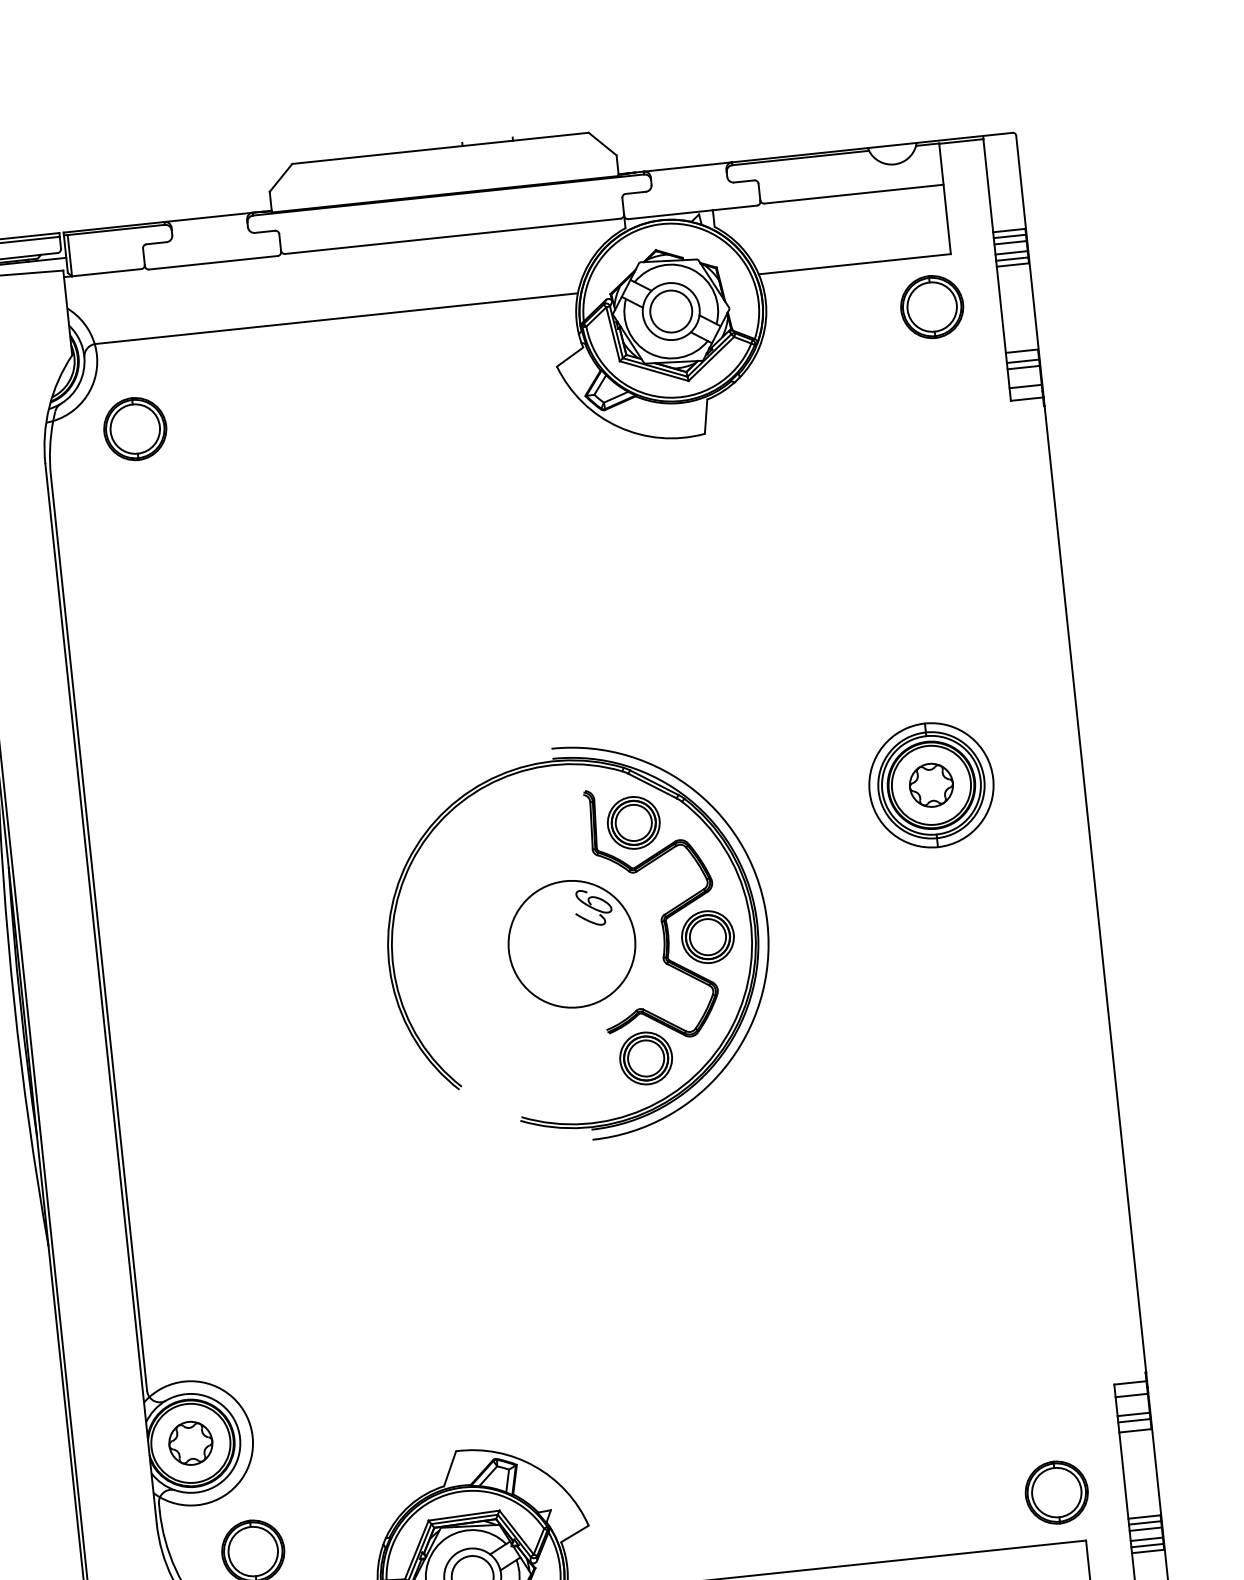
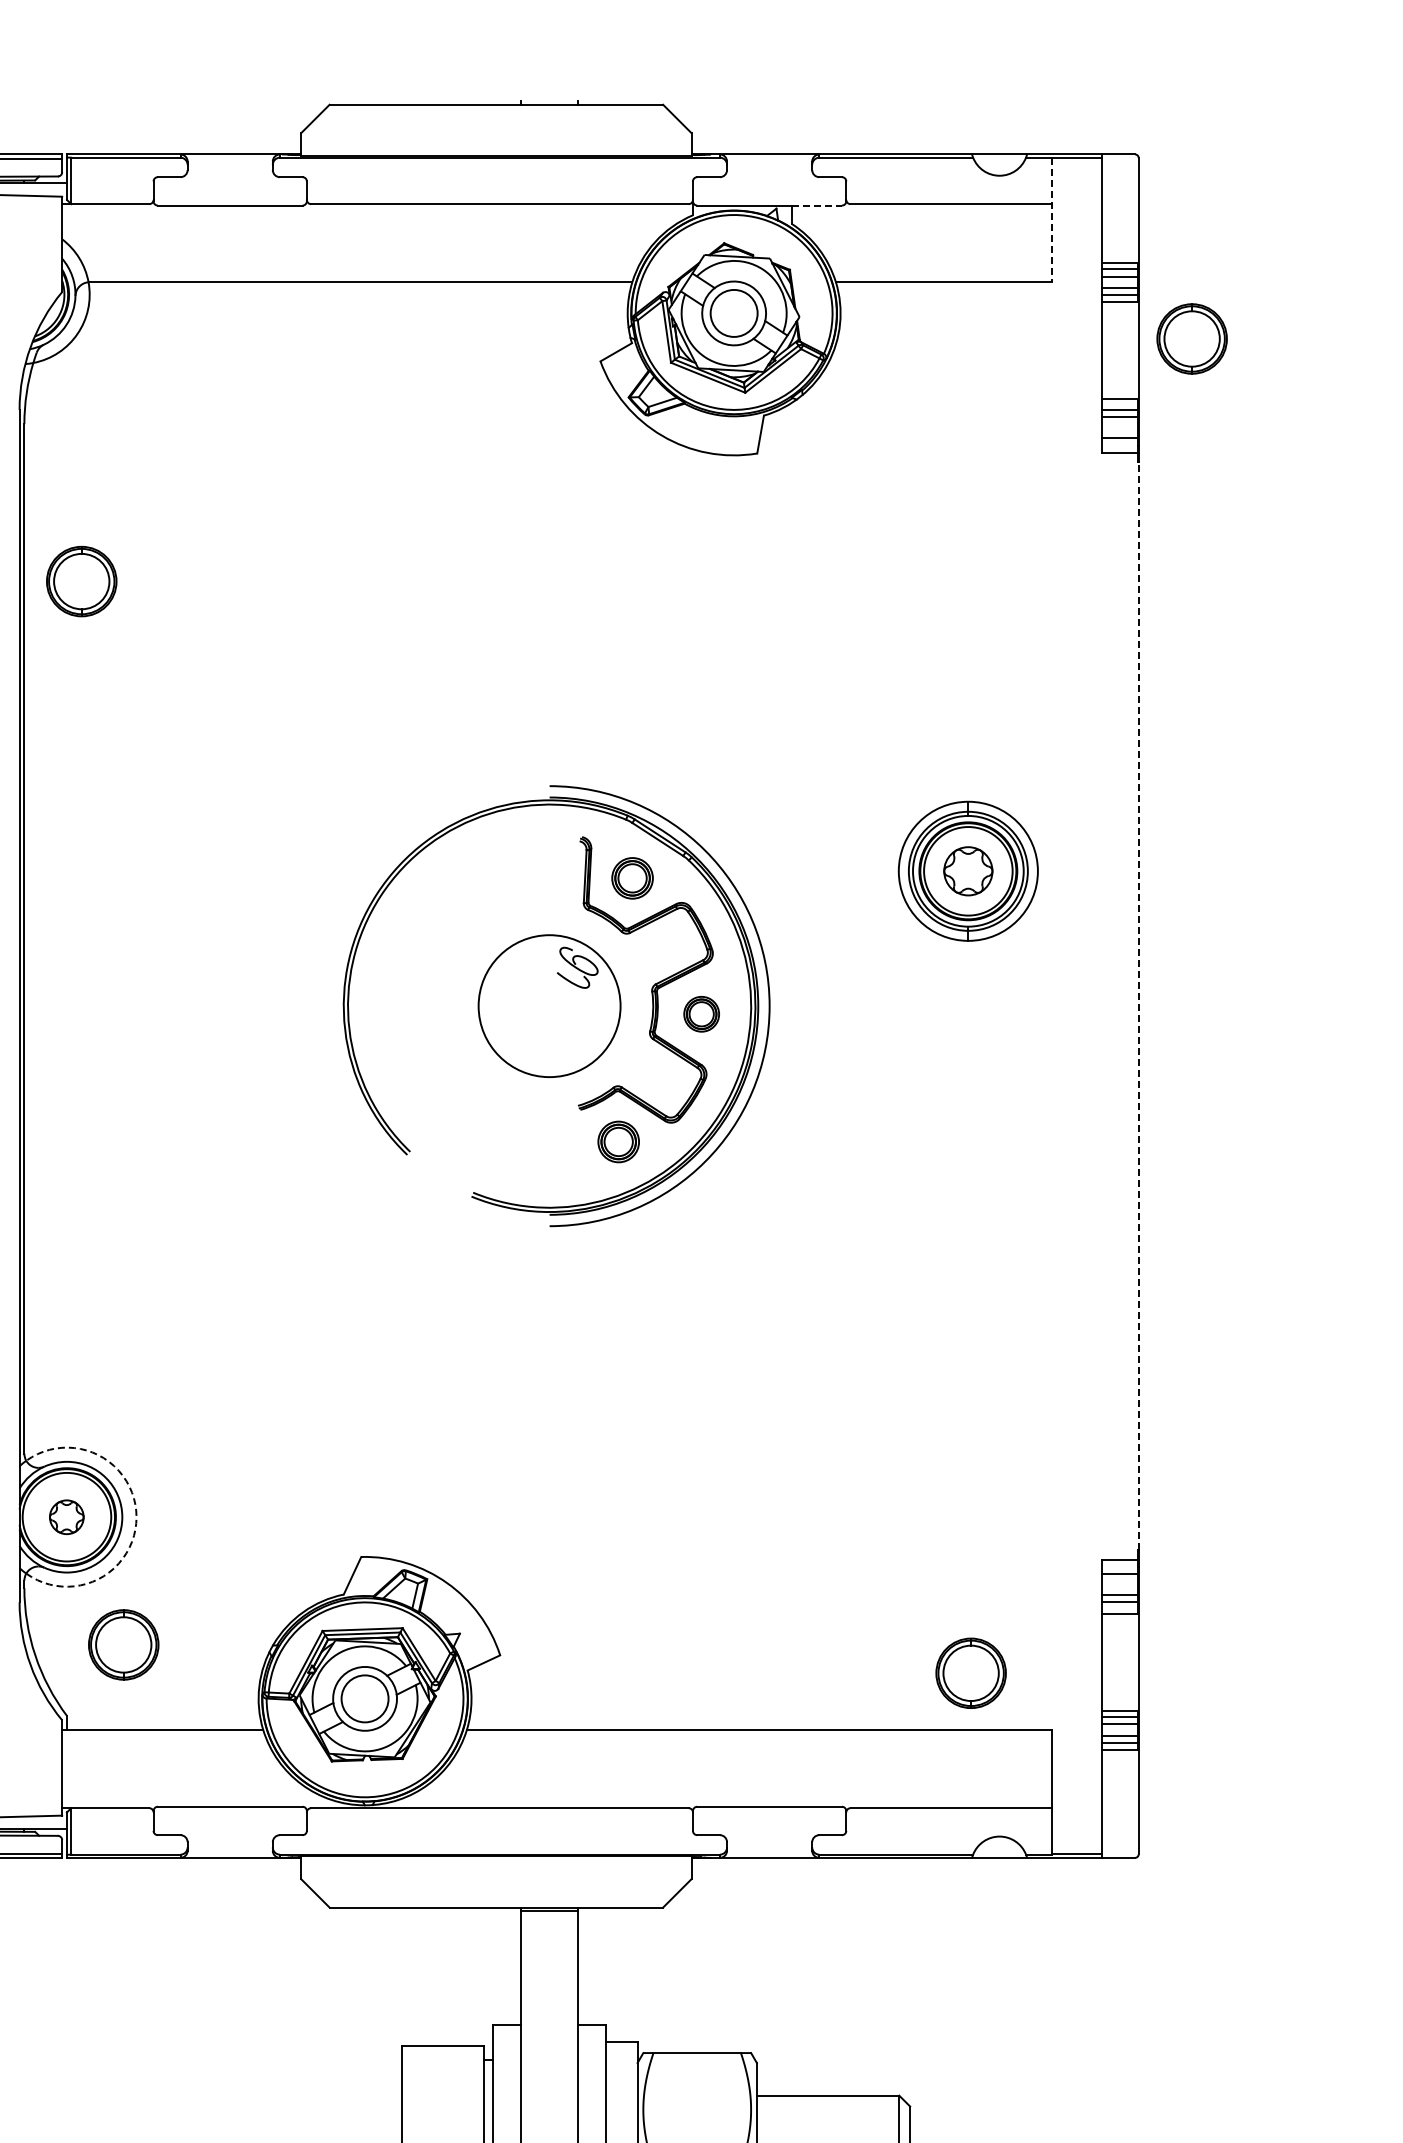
line: (945, 199) -> (1052, 220), solid -> dashed
line: (735, 207) -> (817, 205), solid -> dashed
part: (931, 306) -> (1191, 338), moved
part: (135, 429) -> (81, 581), moved
part: (633, 823) -> (632, 878), size x0.7
line: (1095, 889) -> (1138, 1006), solid -> dashed
part: (707, 937) -> (701, 1014), size x0.6
part: (645, 1058) -> (618, 1141), size x0.7
arc: (252, 1437) -> (136, 1517), solid -> dashed
part: (190, 1443) -> (66, 1517), size x0.7
part: (1056, 1491) -> (970, 1672), moved

